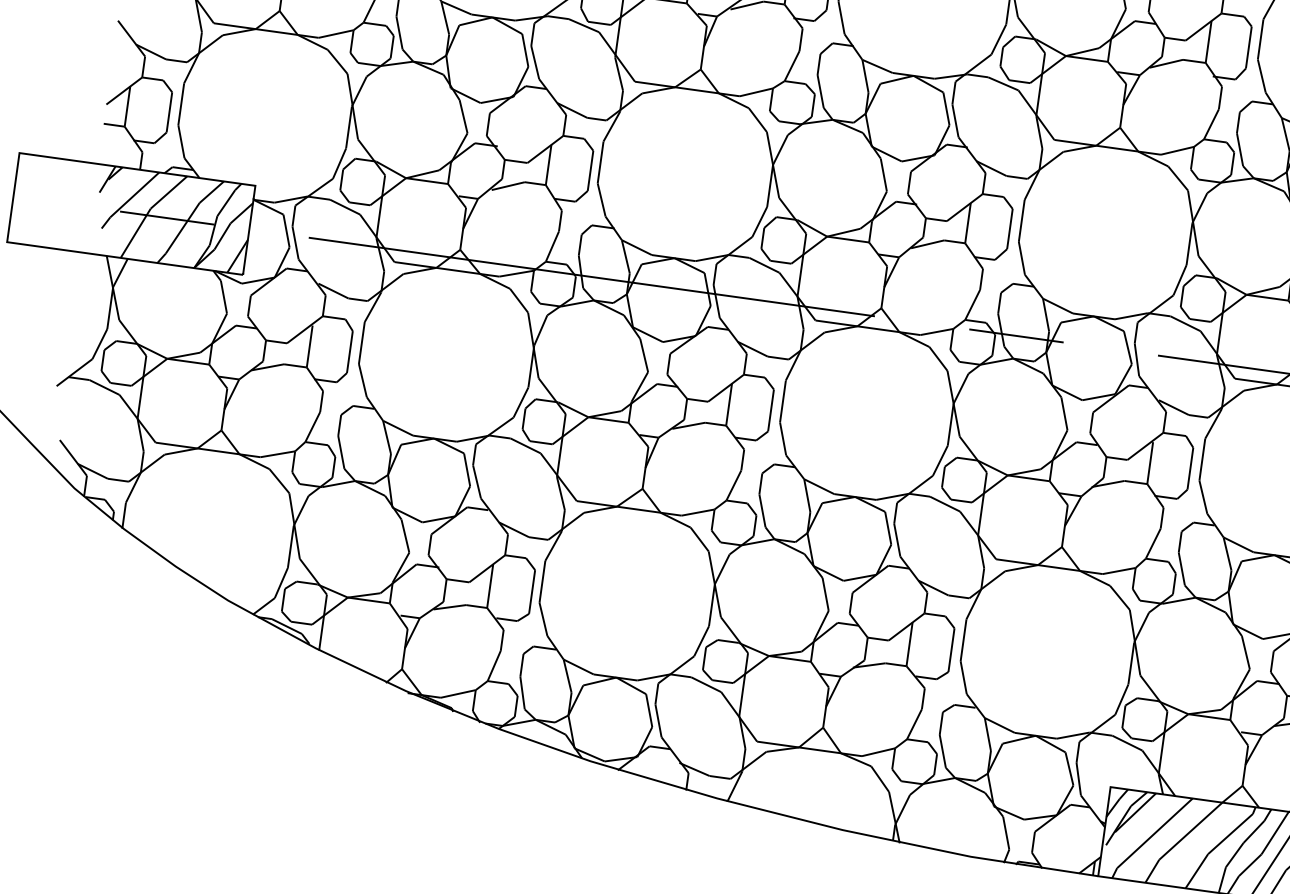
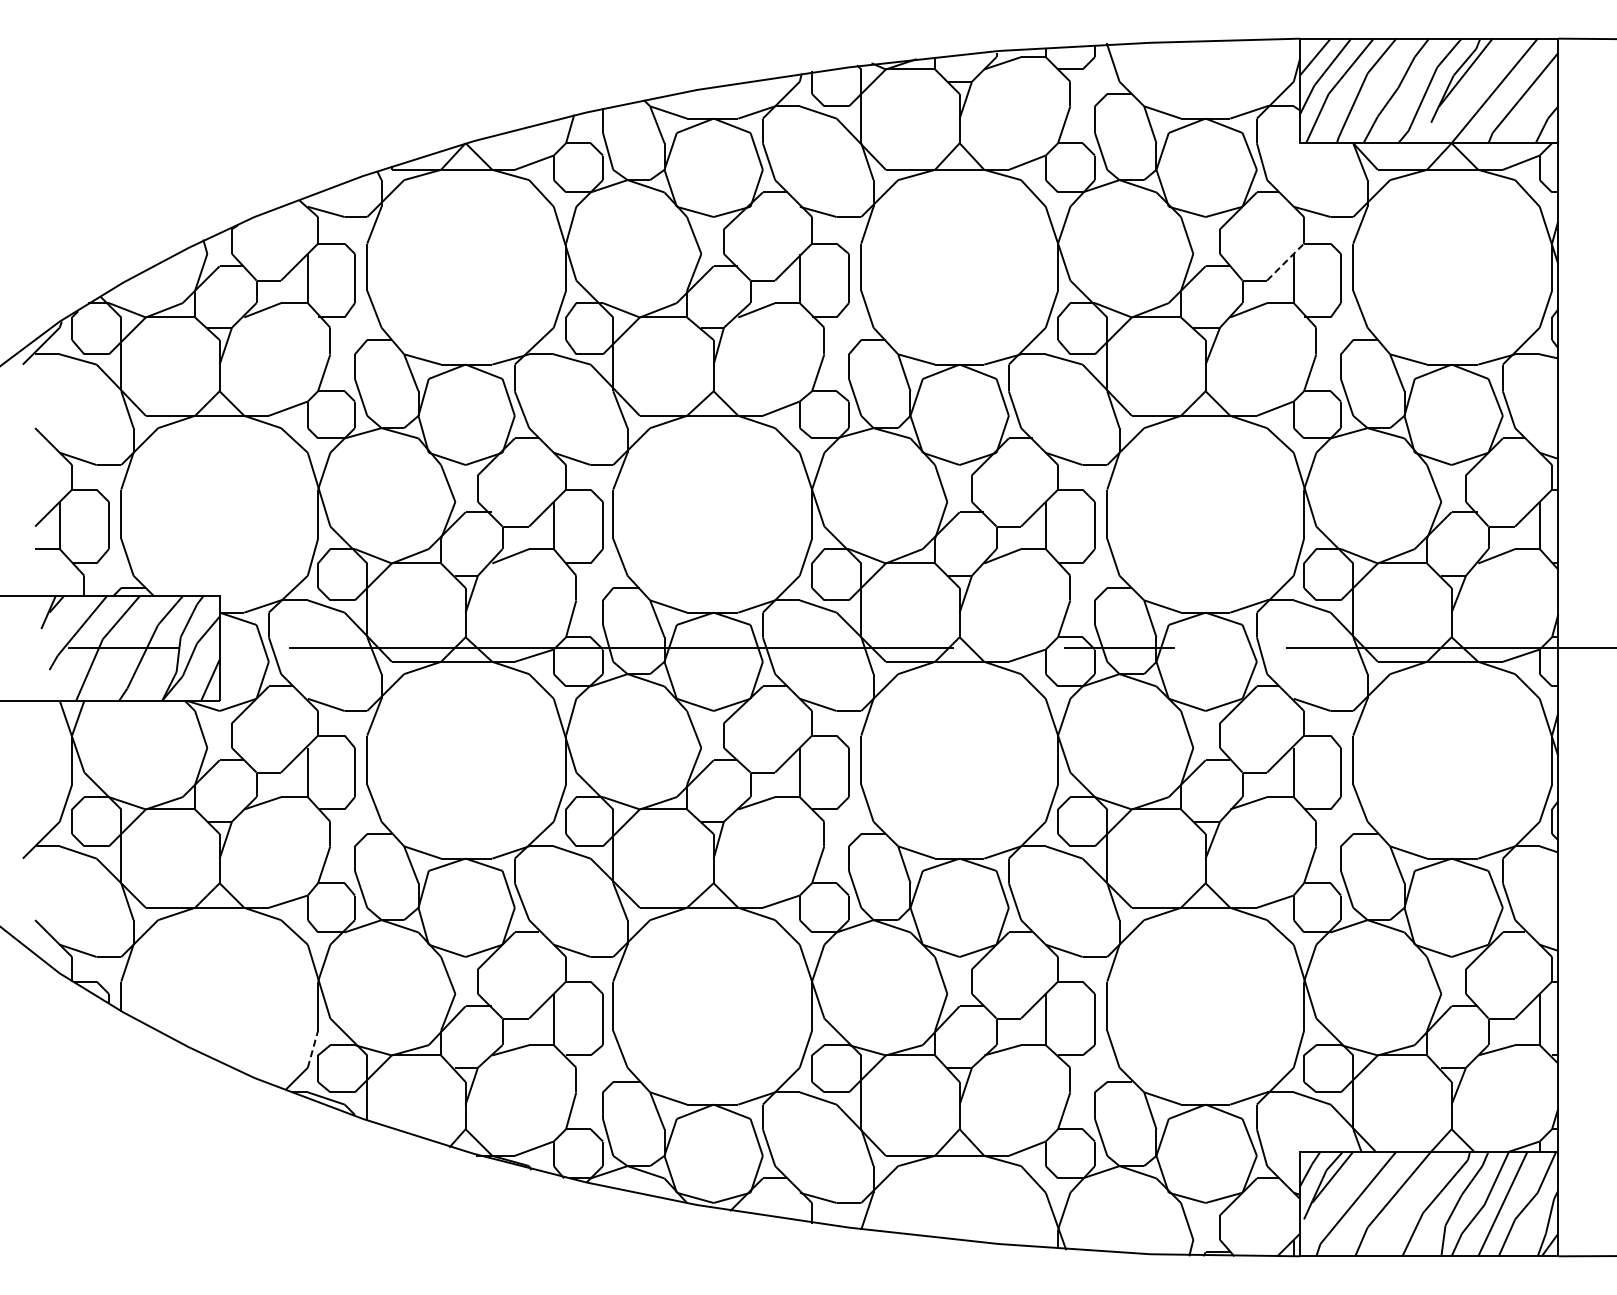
line: (1203, 26) -> (1285, 261), solid -> dashed
line: (281, 582) -> (313, 1048), solid -> dashed

